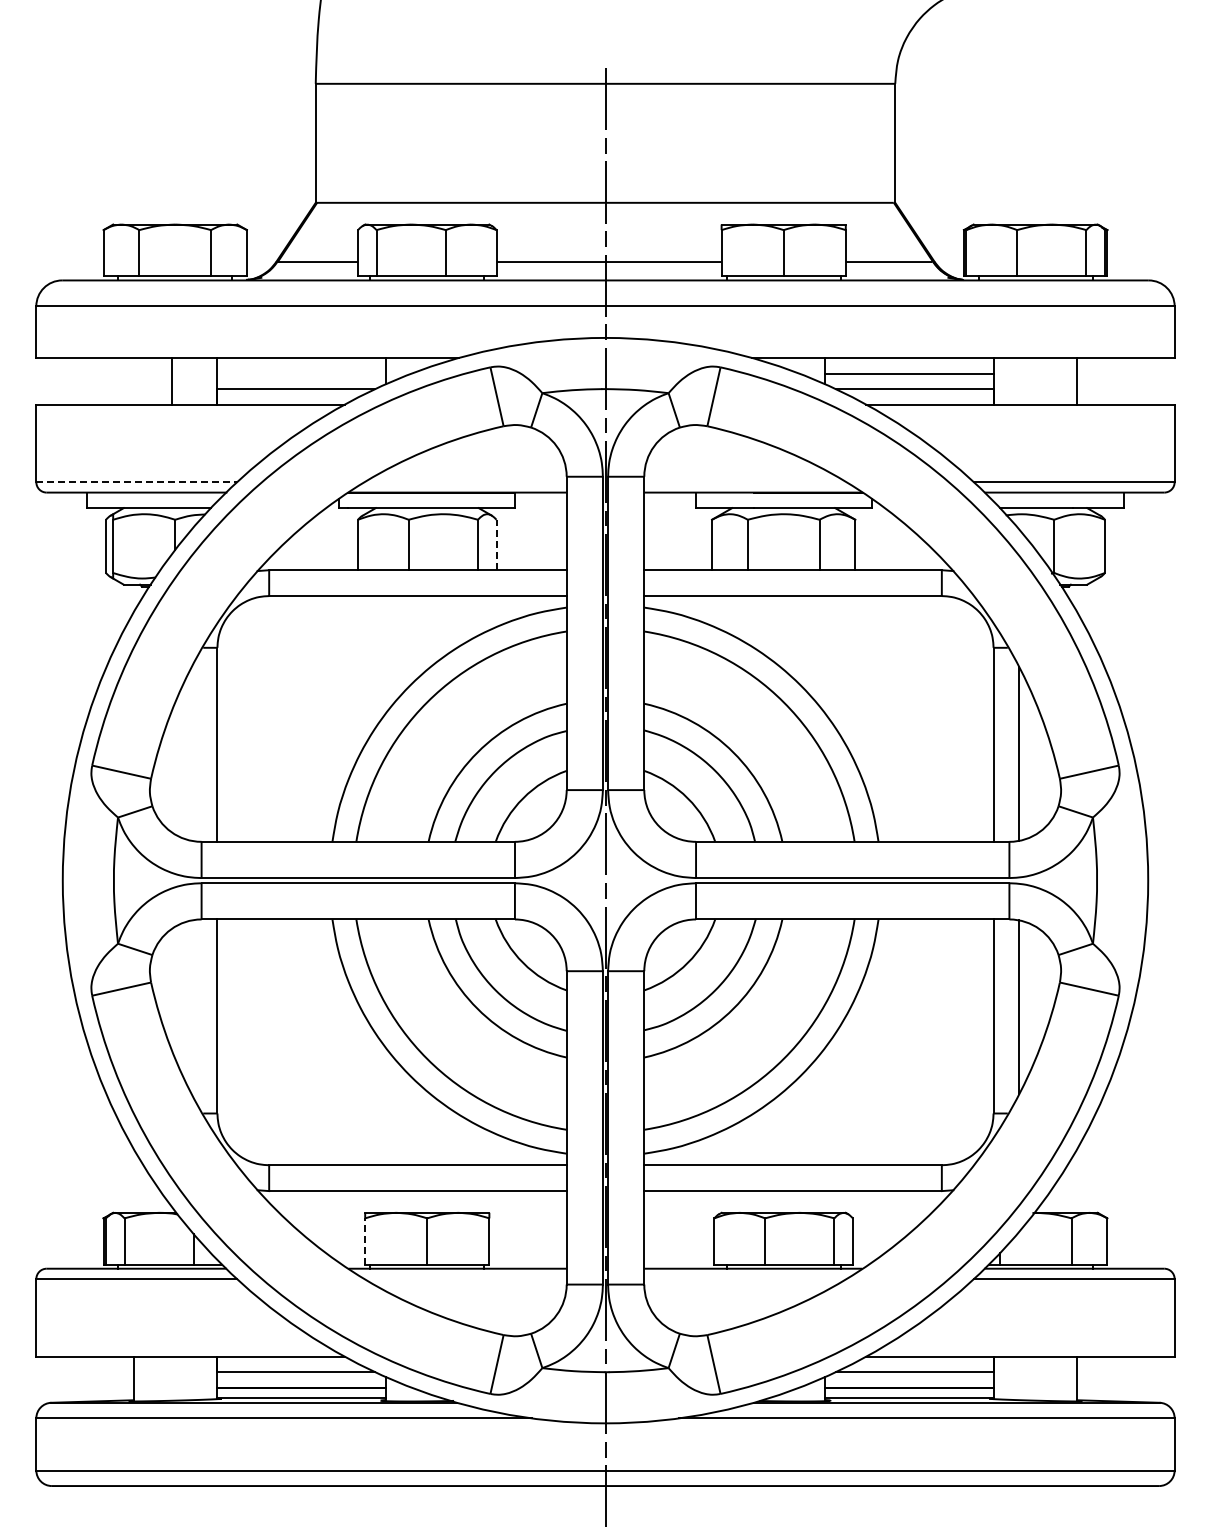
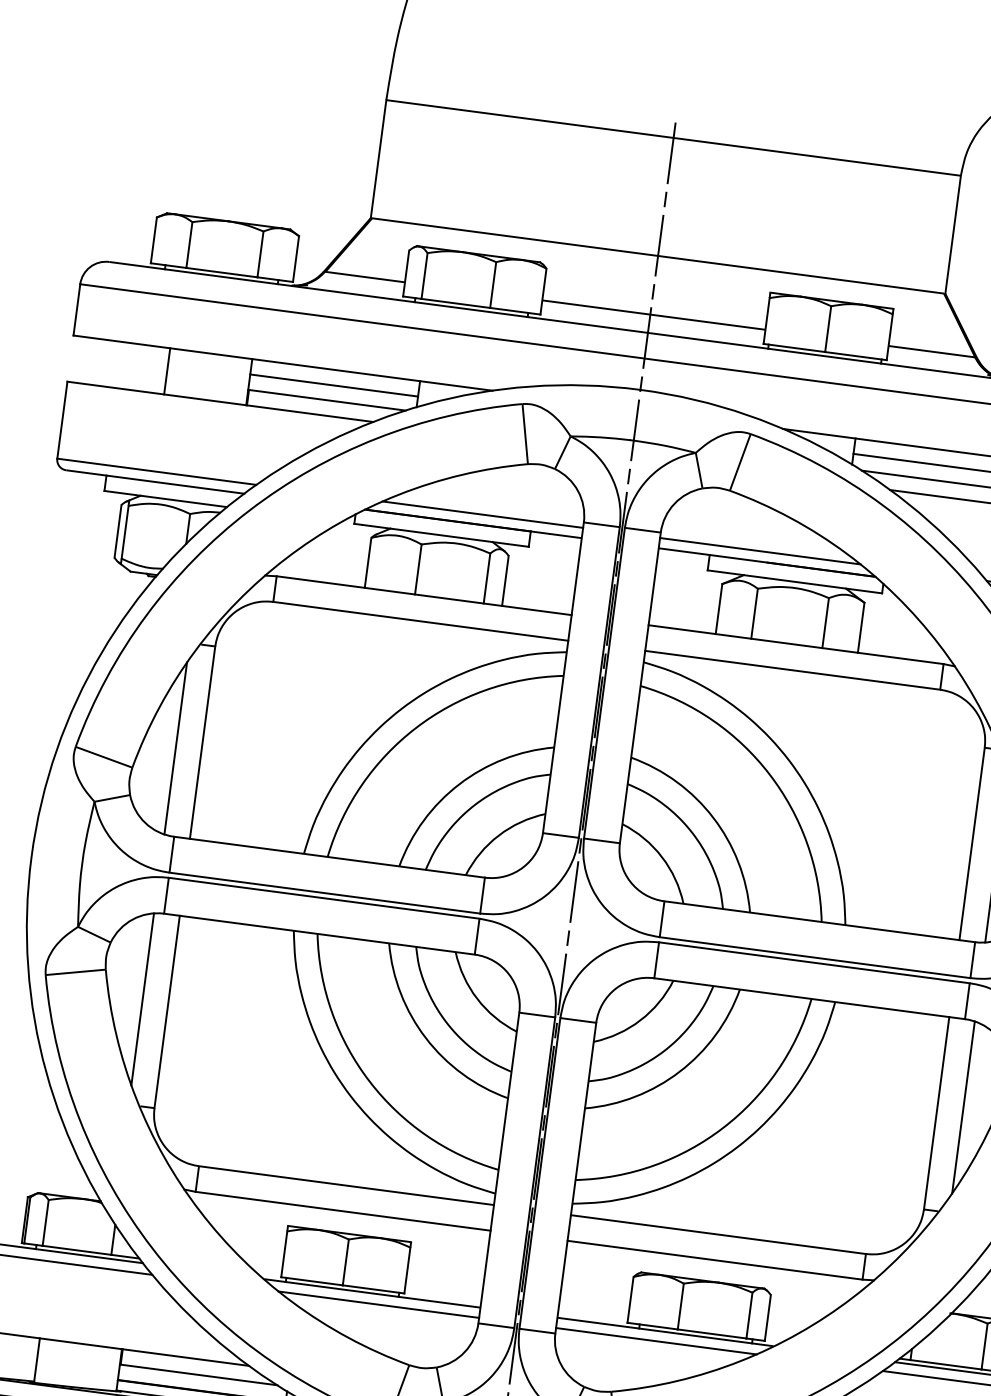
line: (300, 373) -> (333, 385), added
line: (171, 381) -> (166, 371), moved
line: (137, 482) -> (157, 472), dashed -> solid
line: (465, 482) -> (482, 514), added
line: (745, 482) -> (760, 551), added
line: (496, 544) -> (505, 580), dashed -> solid
line: (191, 753) -> (175, 747), added
line: (191, 1006) -> (142, 998), added
line: (365, 1240) -> (284, 1253), dashed -> solid
line: (465, 1279) -> (378, 1305), added
line: (745, 1279) -> (656, 1341), added

